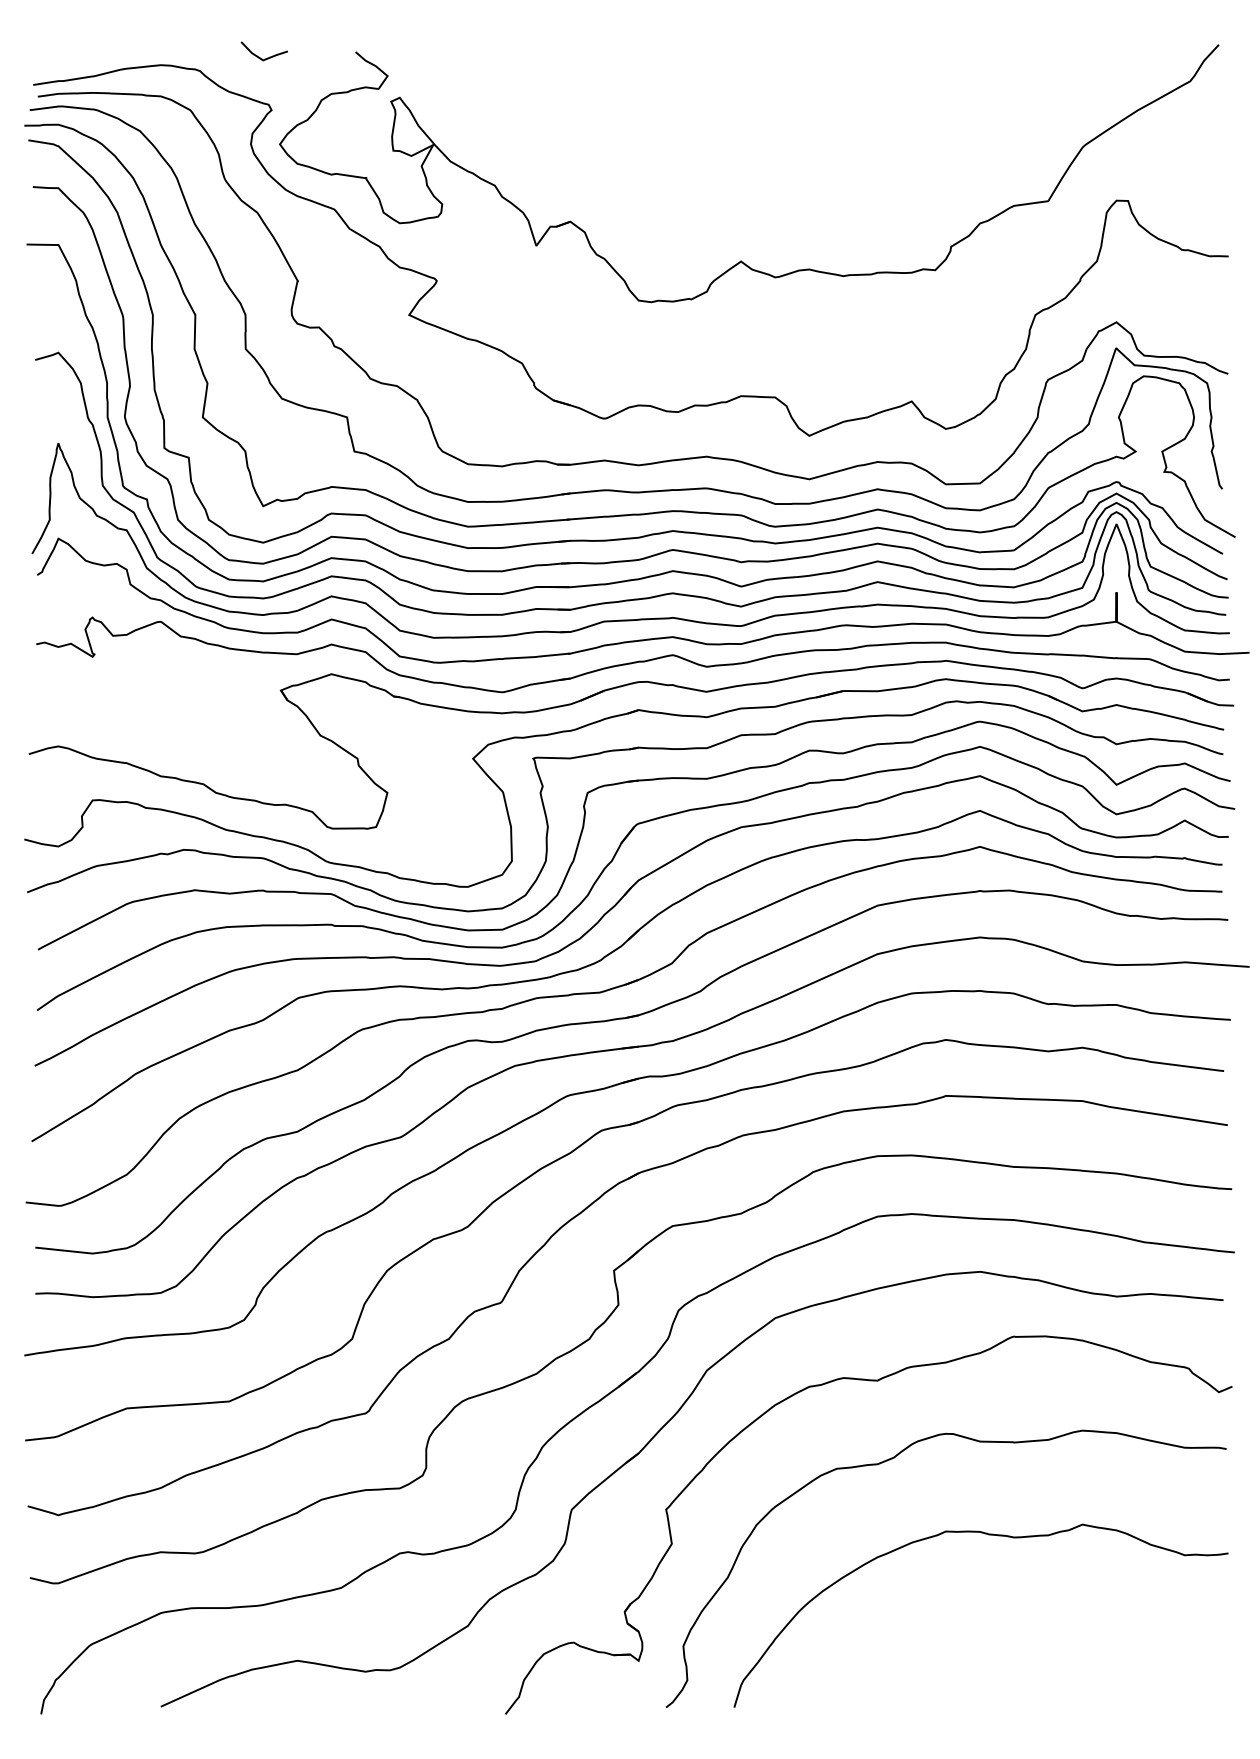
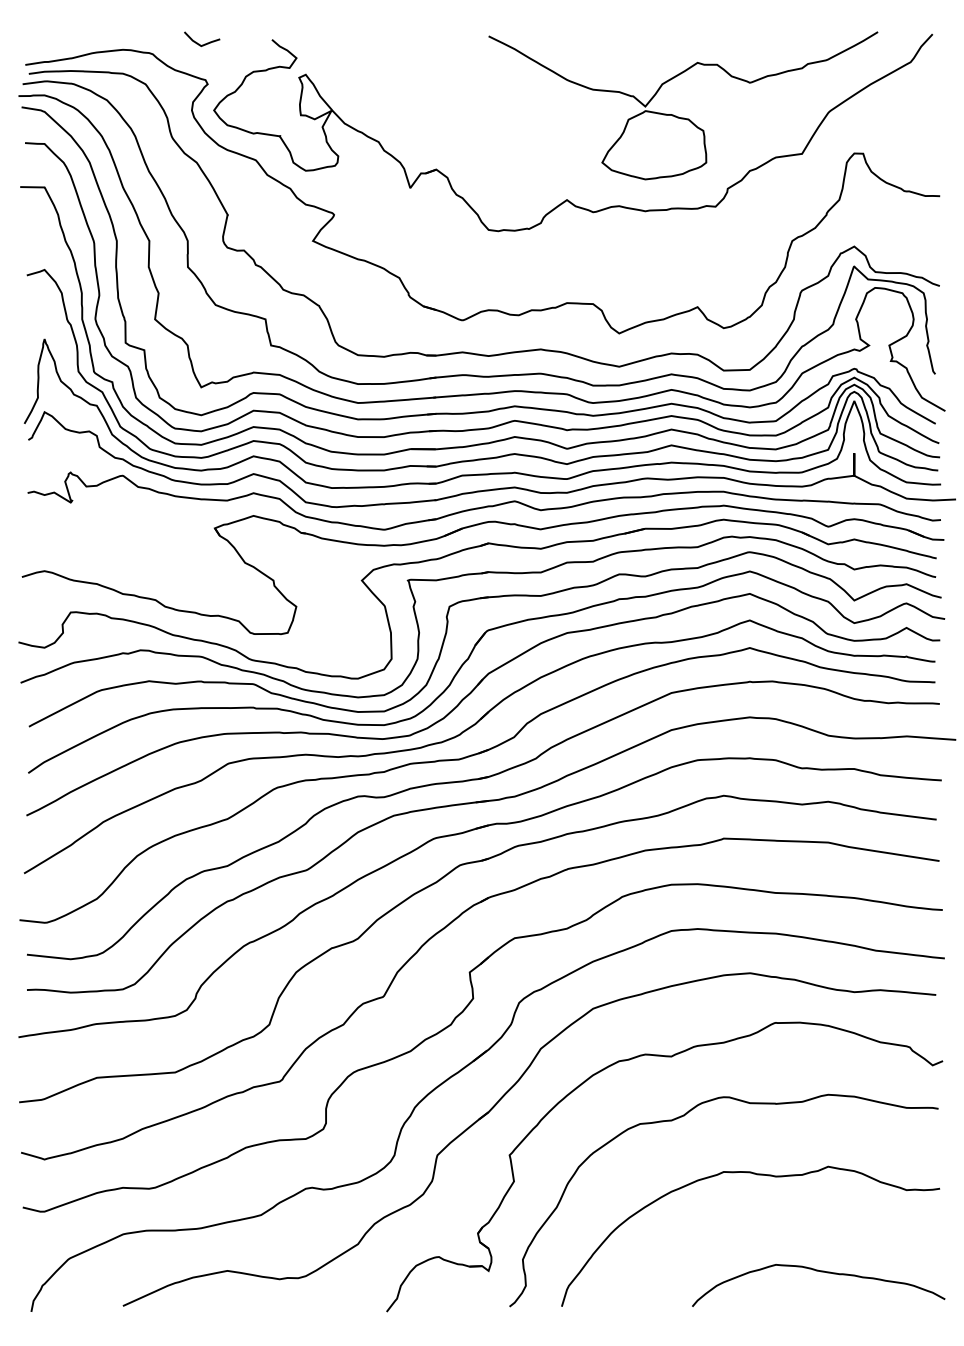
part: (893, 153) -> (683, 117), added
curve: (1072, 1662) -> (820, 1272), added

